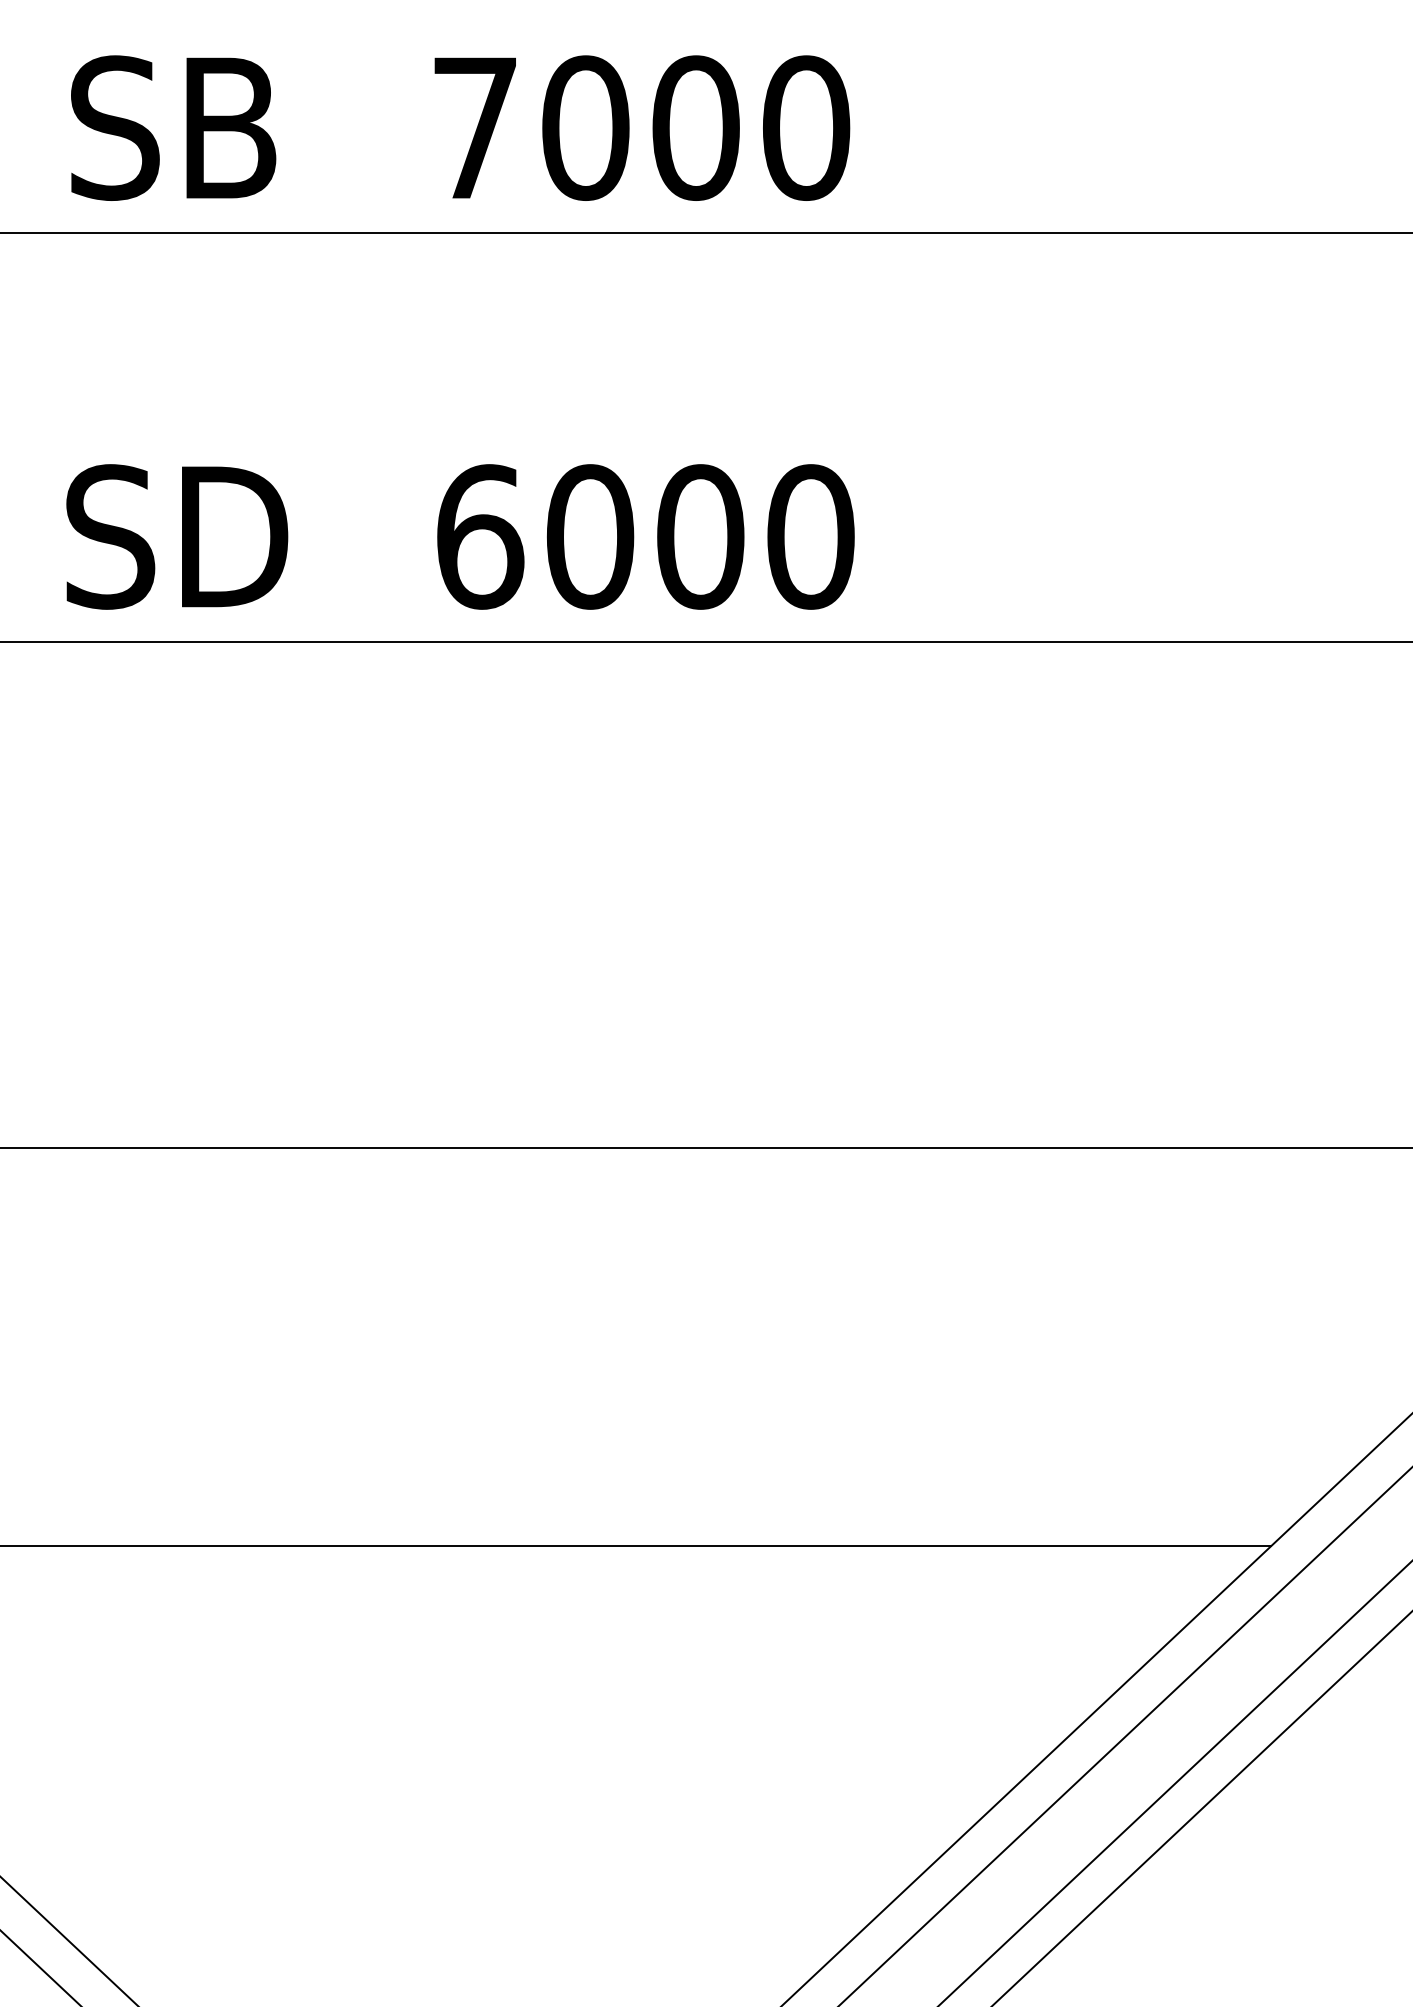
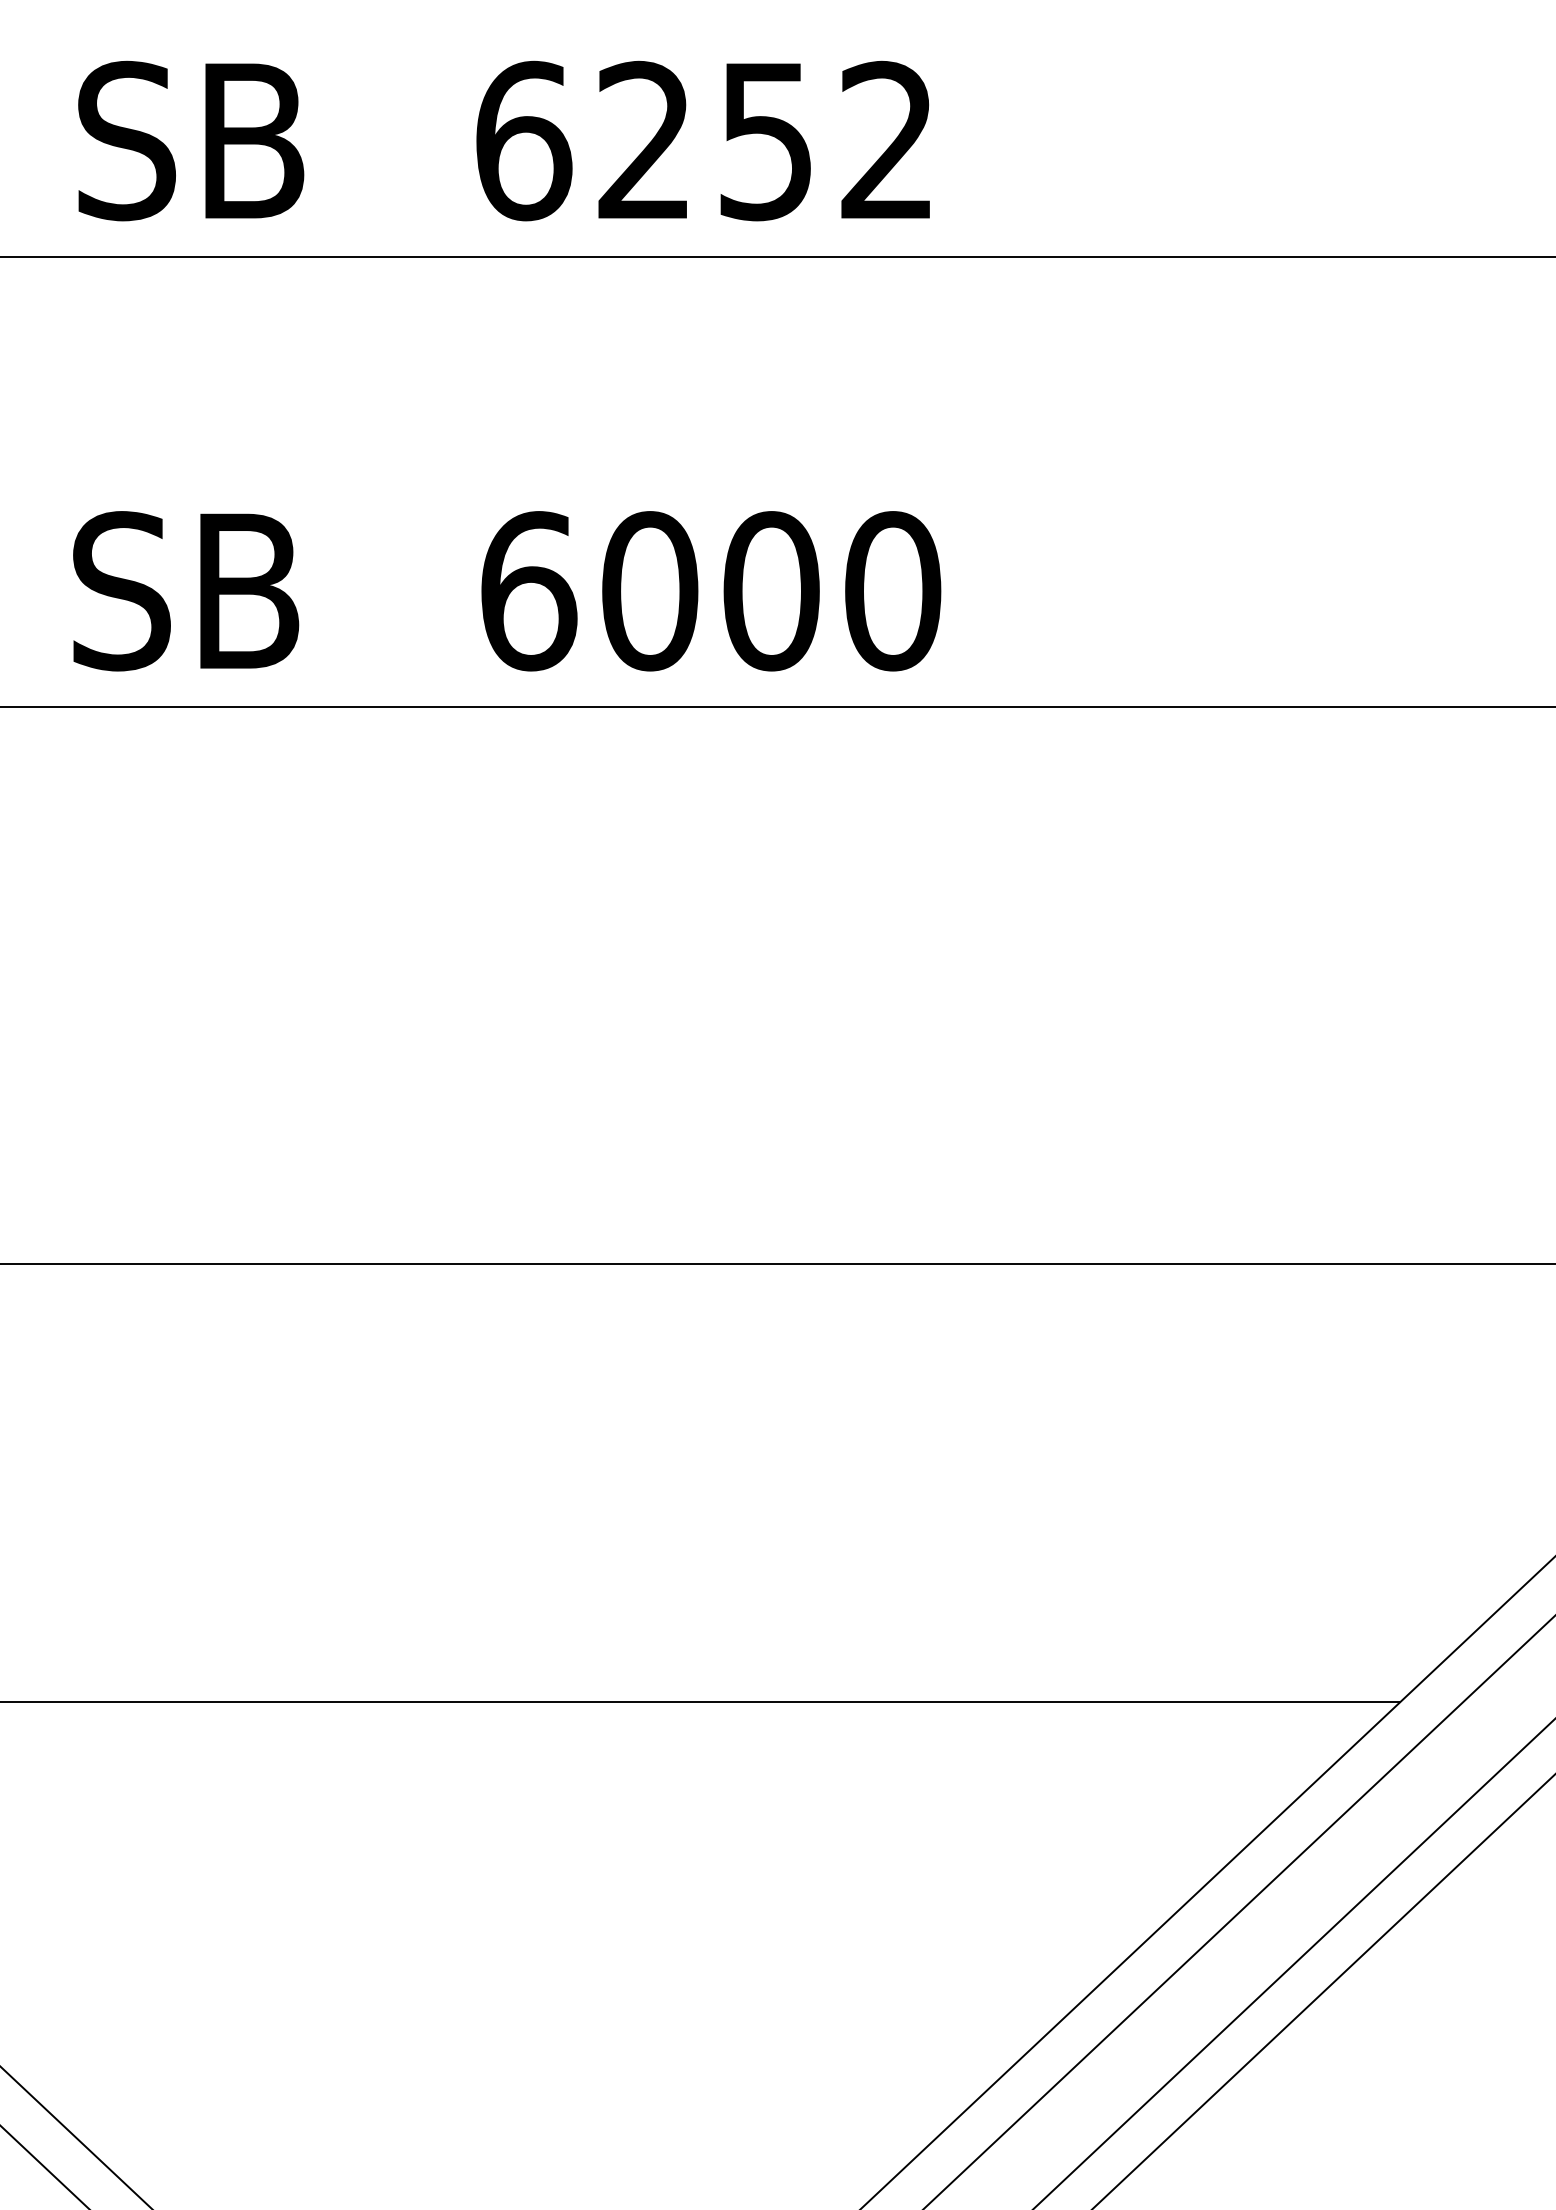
text: (641, 127) -> (706, 140), 7000 -> 6252
text: (243, 536) -> (268, 590), SD -> SB

